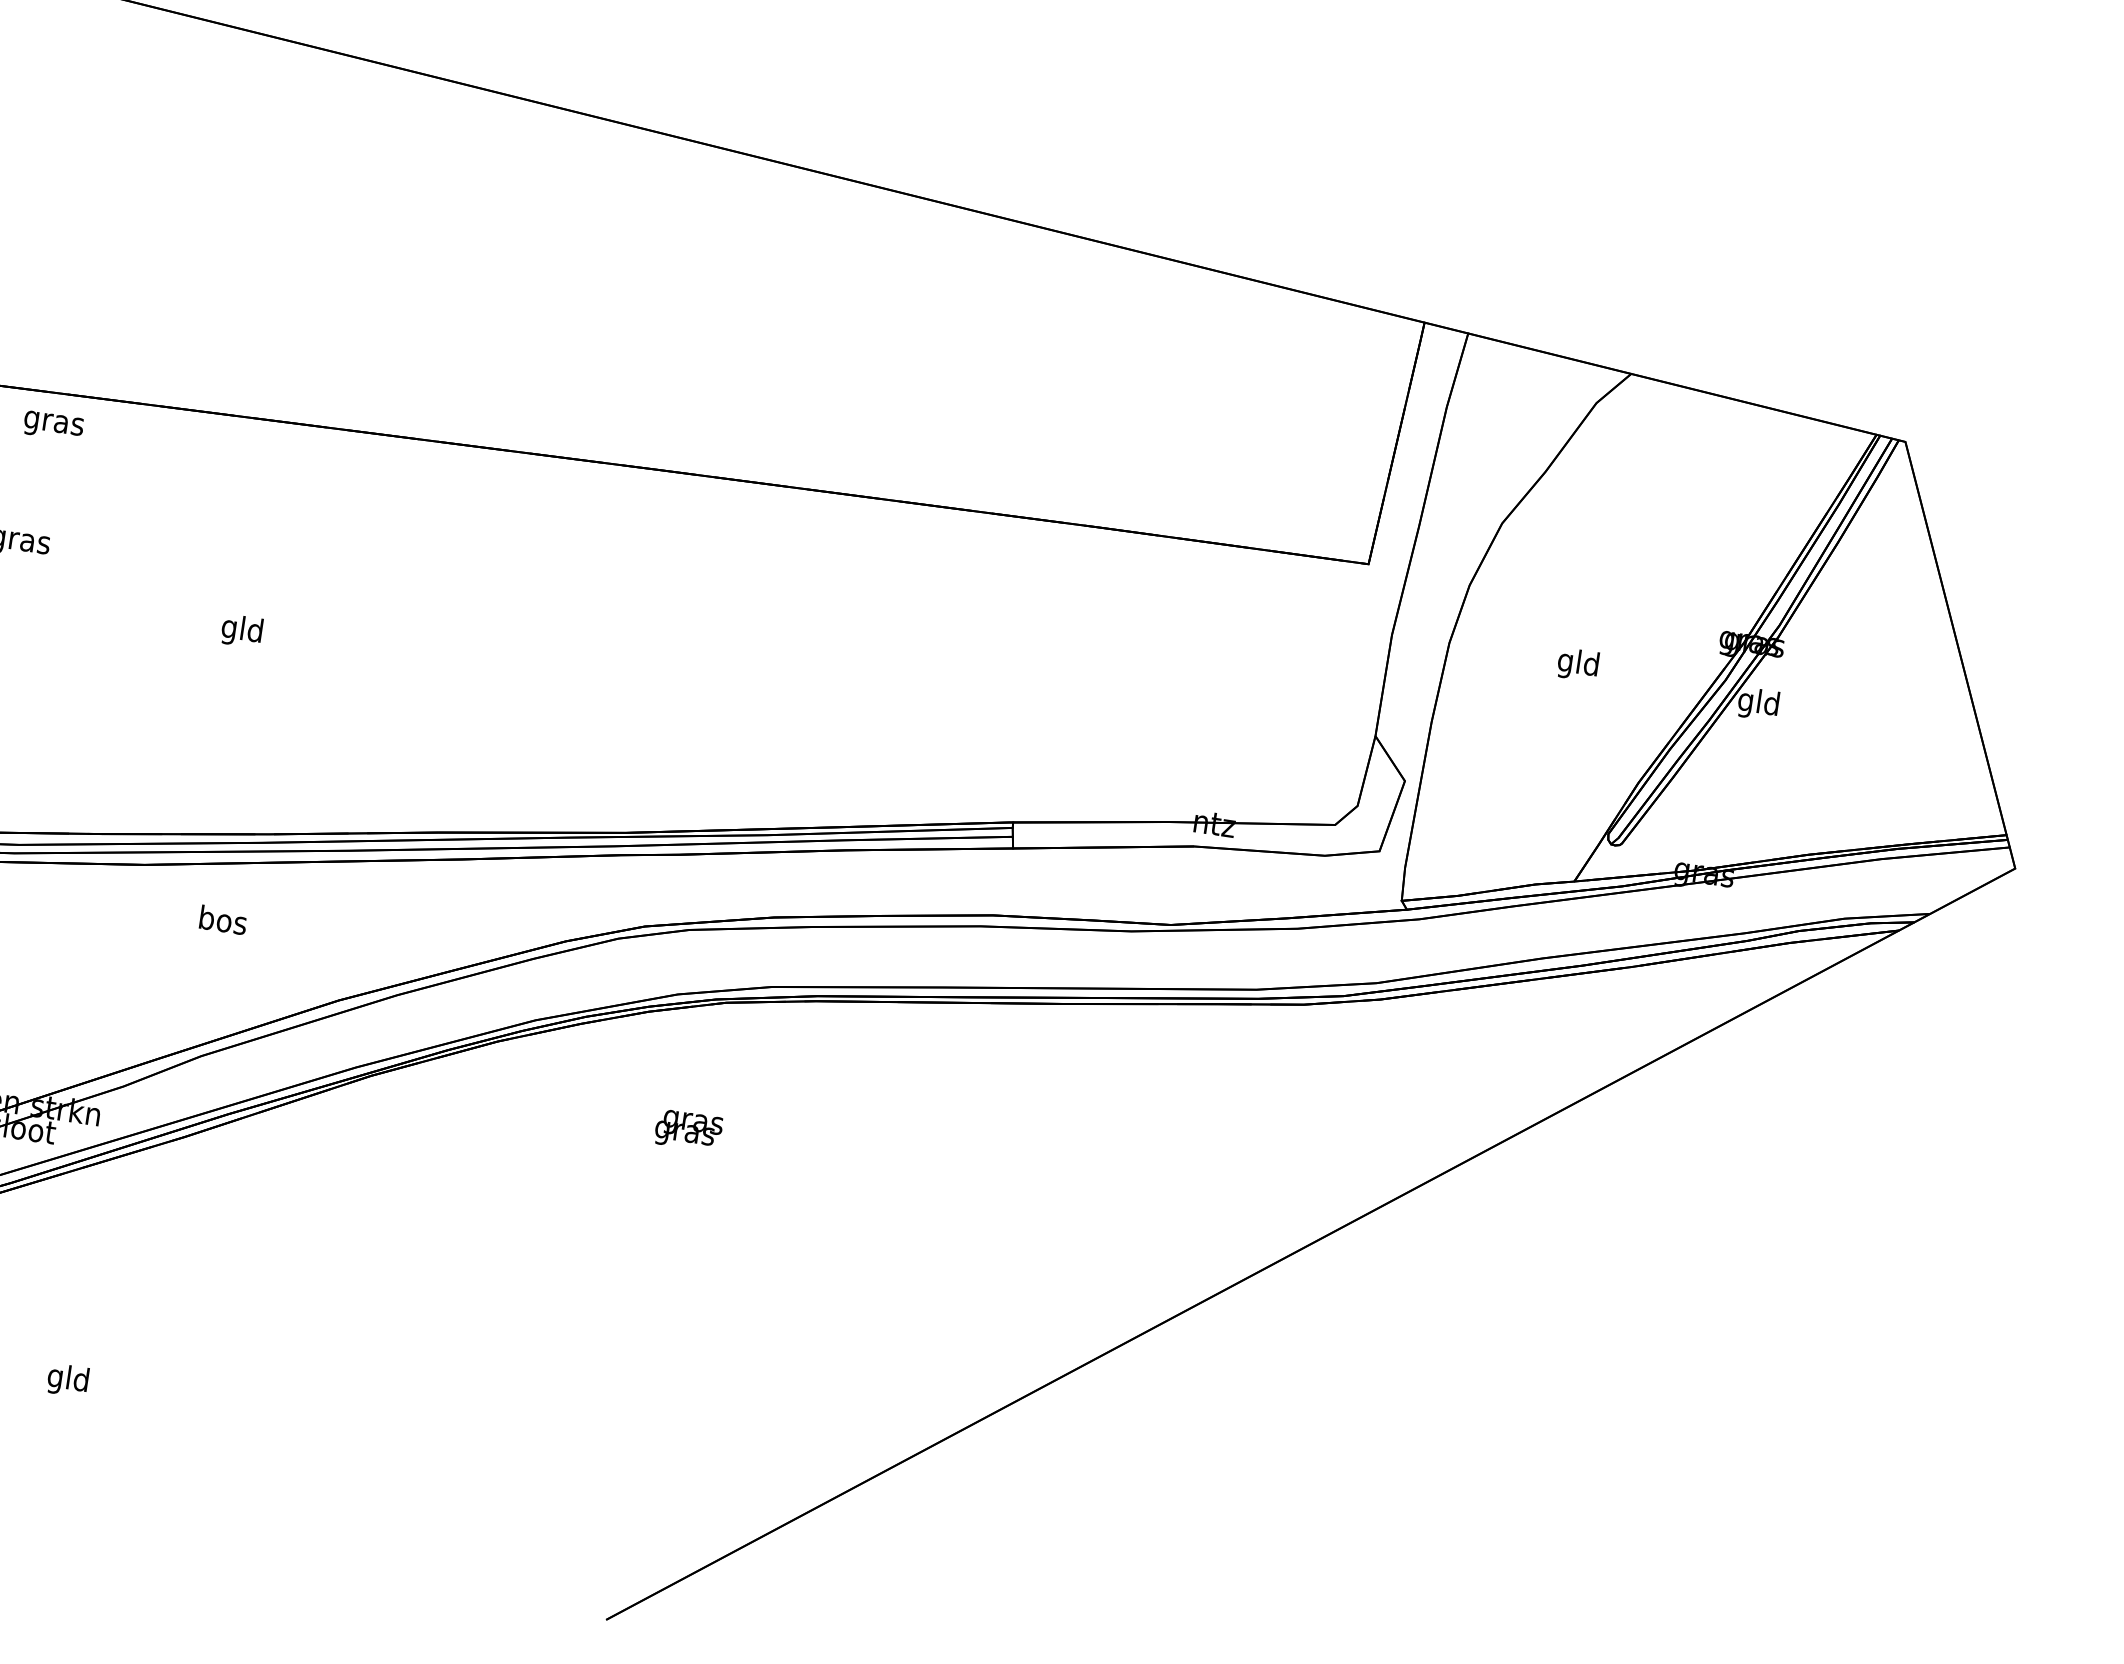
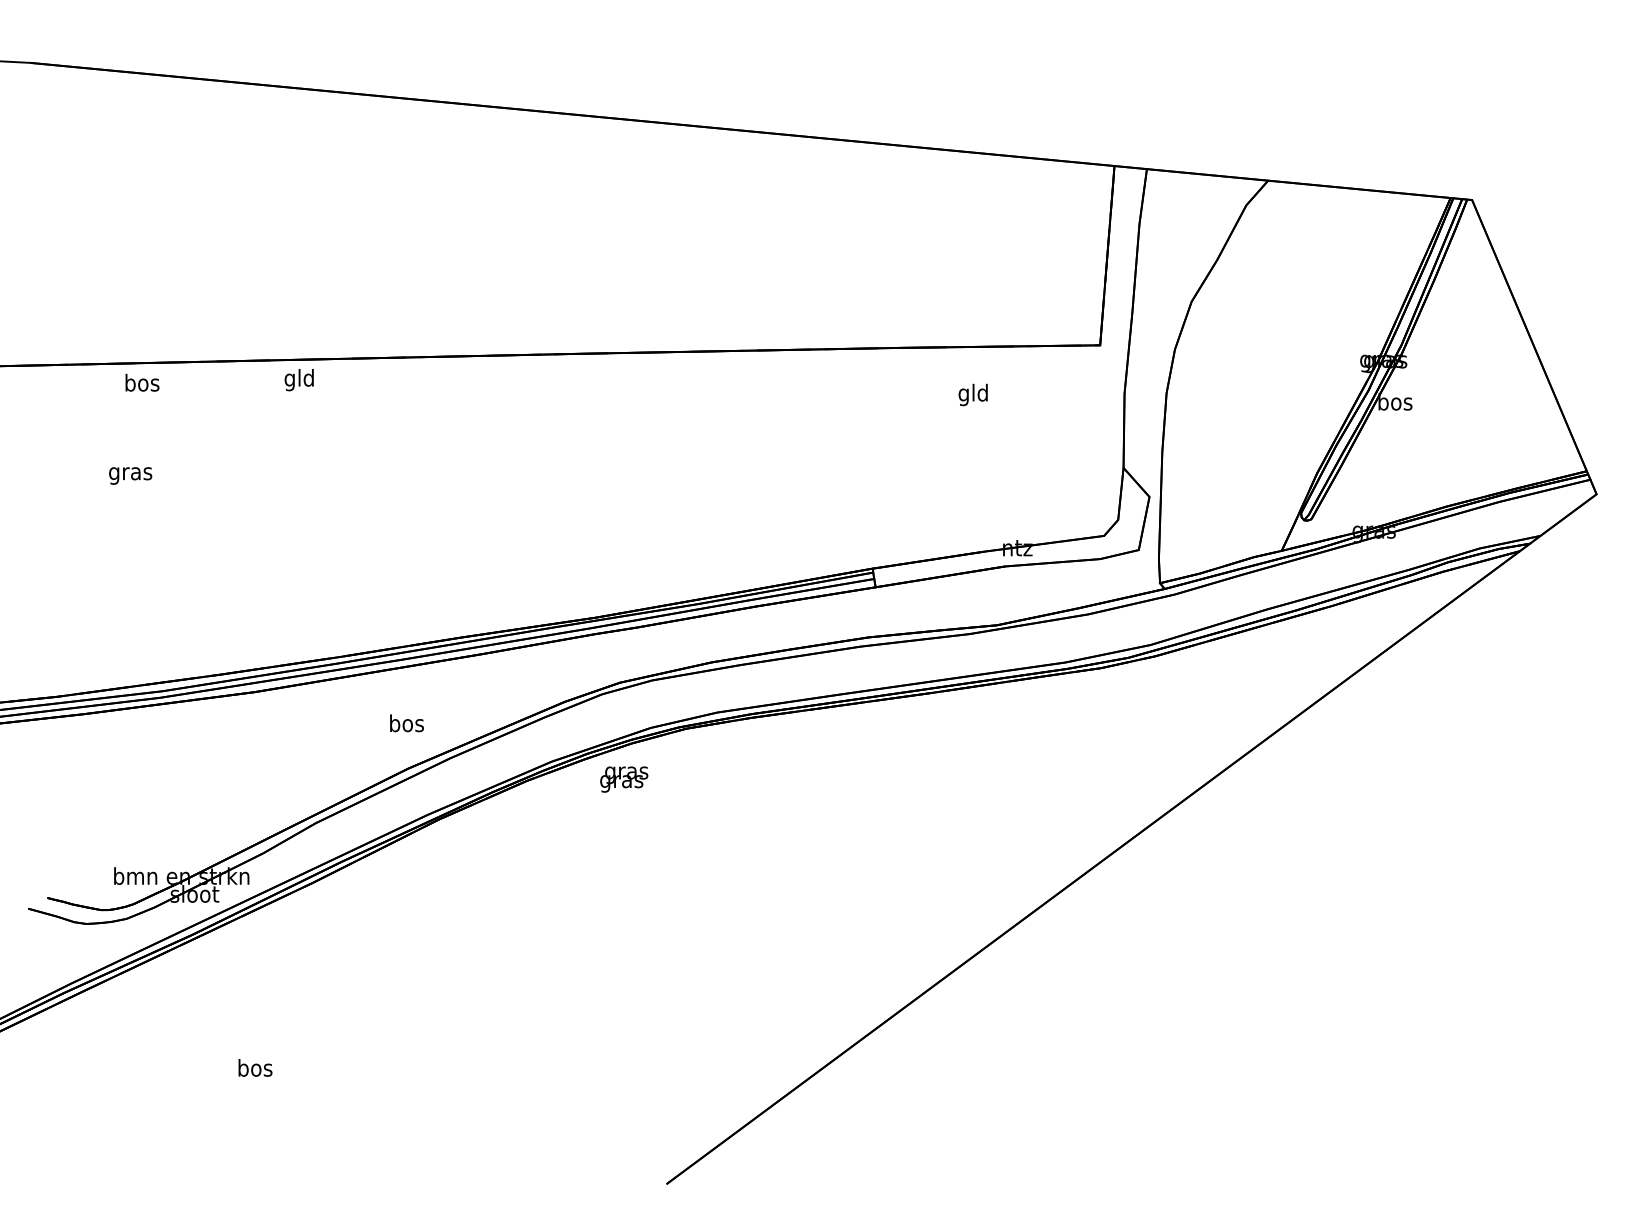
text: (53, 422) -> (141, 384), gras -> bos
text: (240, 631) -> (298, 380), moved
text: (1577, 663) -> (972, 394), moved
text: (1759, 703) -> (1395, 403), gld -> bos
text: (222, 920) -> (406, 723), moved
text: (689, 1130) -> (624, 779), moved
text: (68, 1381) -> (255, 1070), gld -> bos

